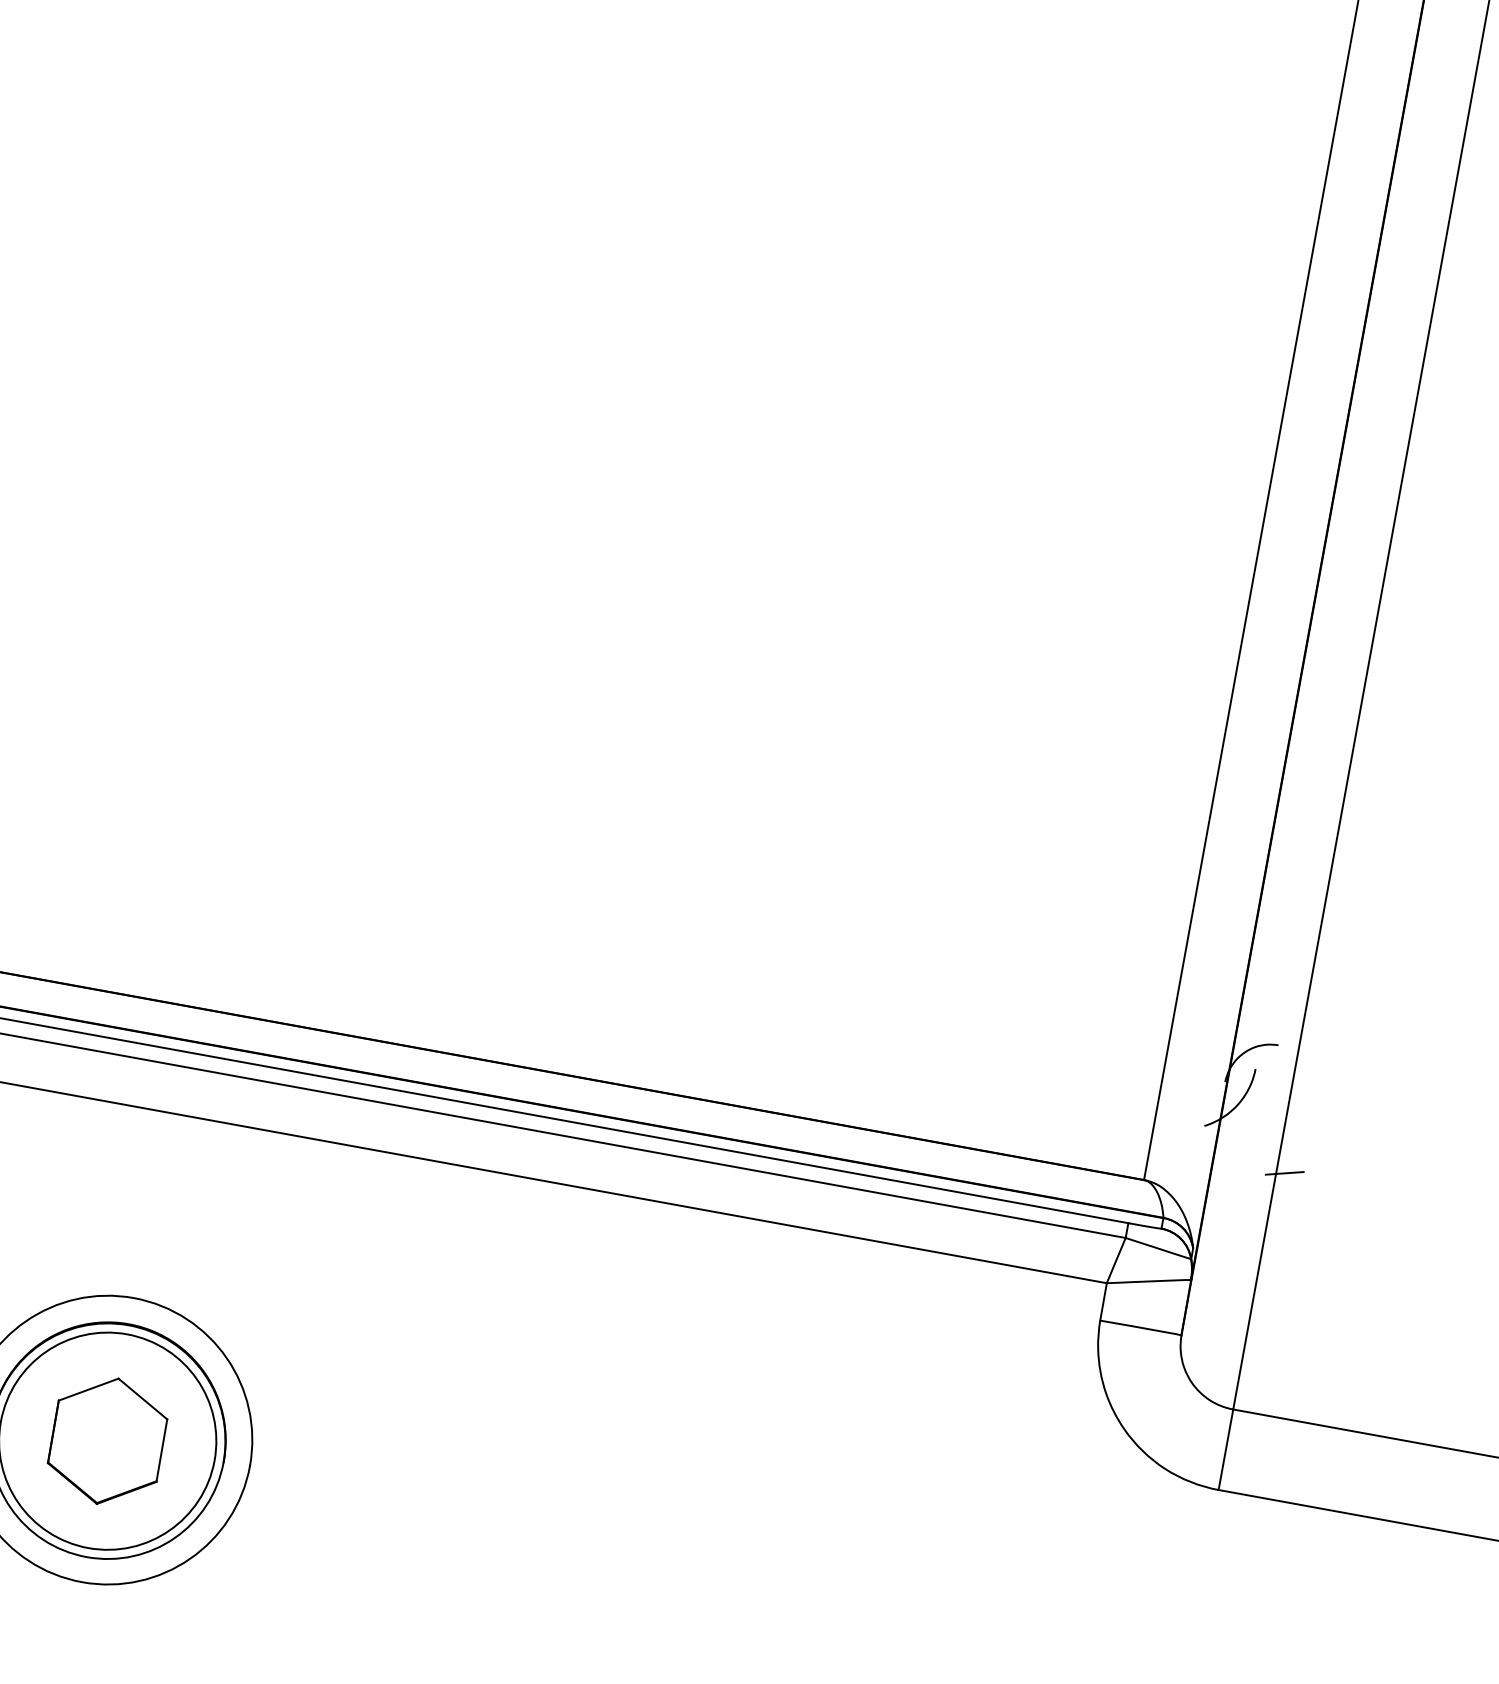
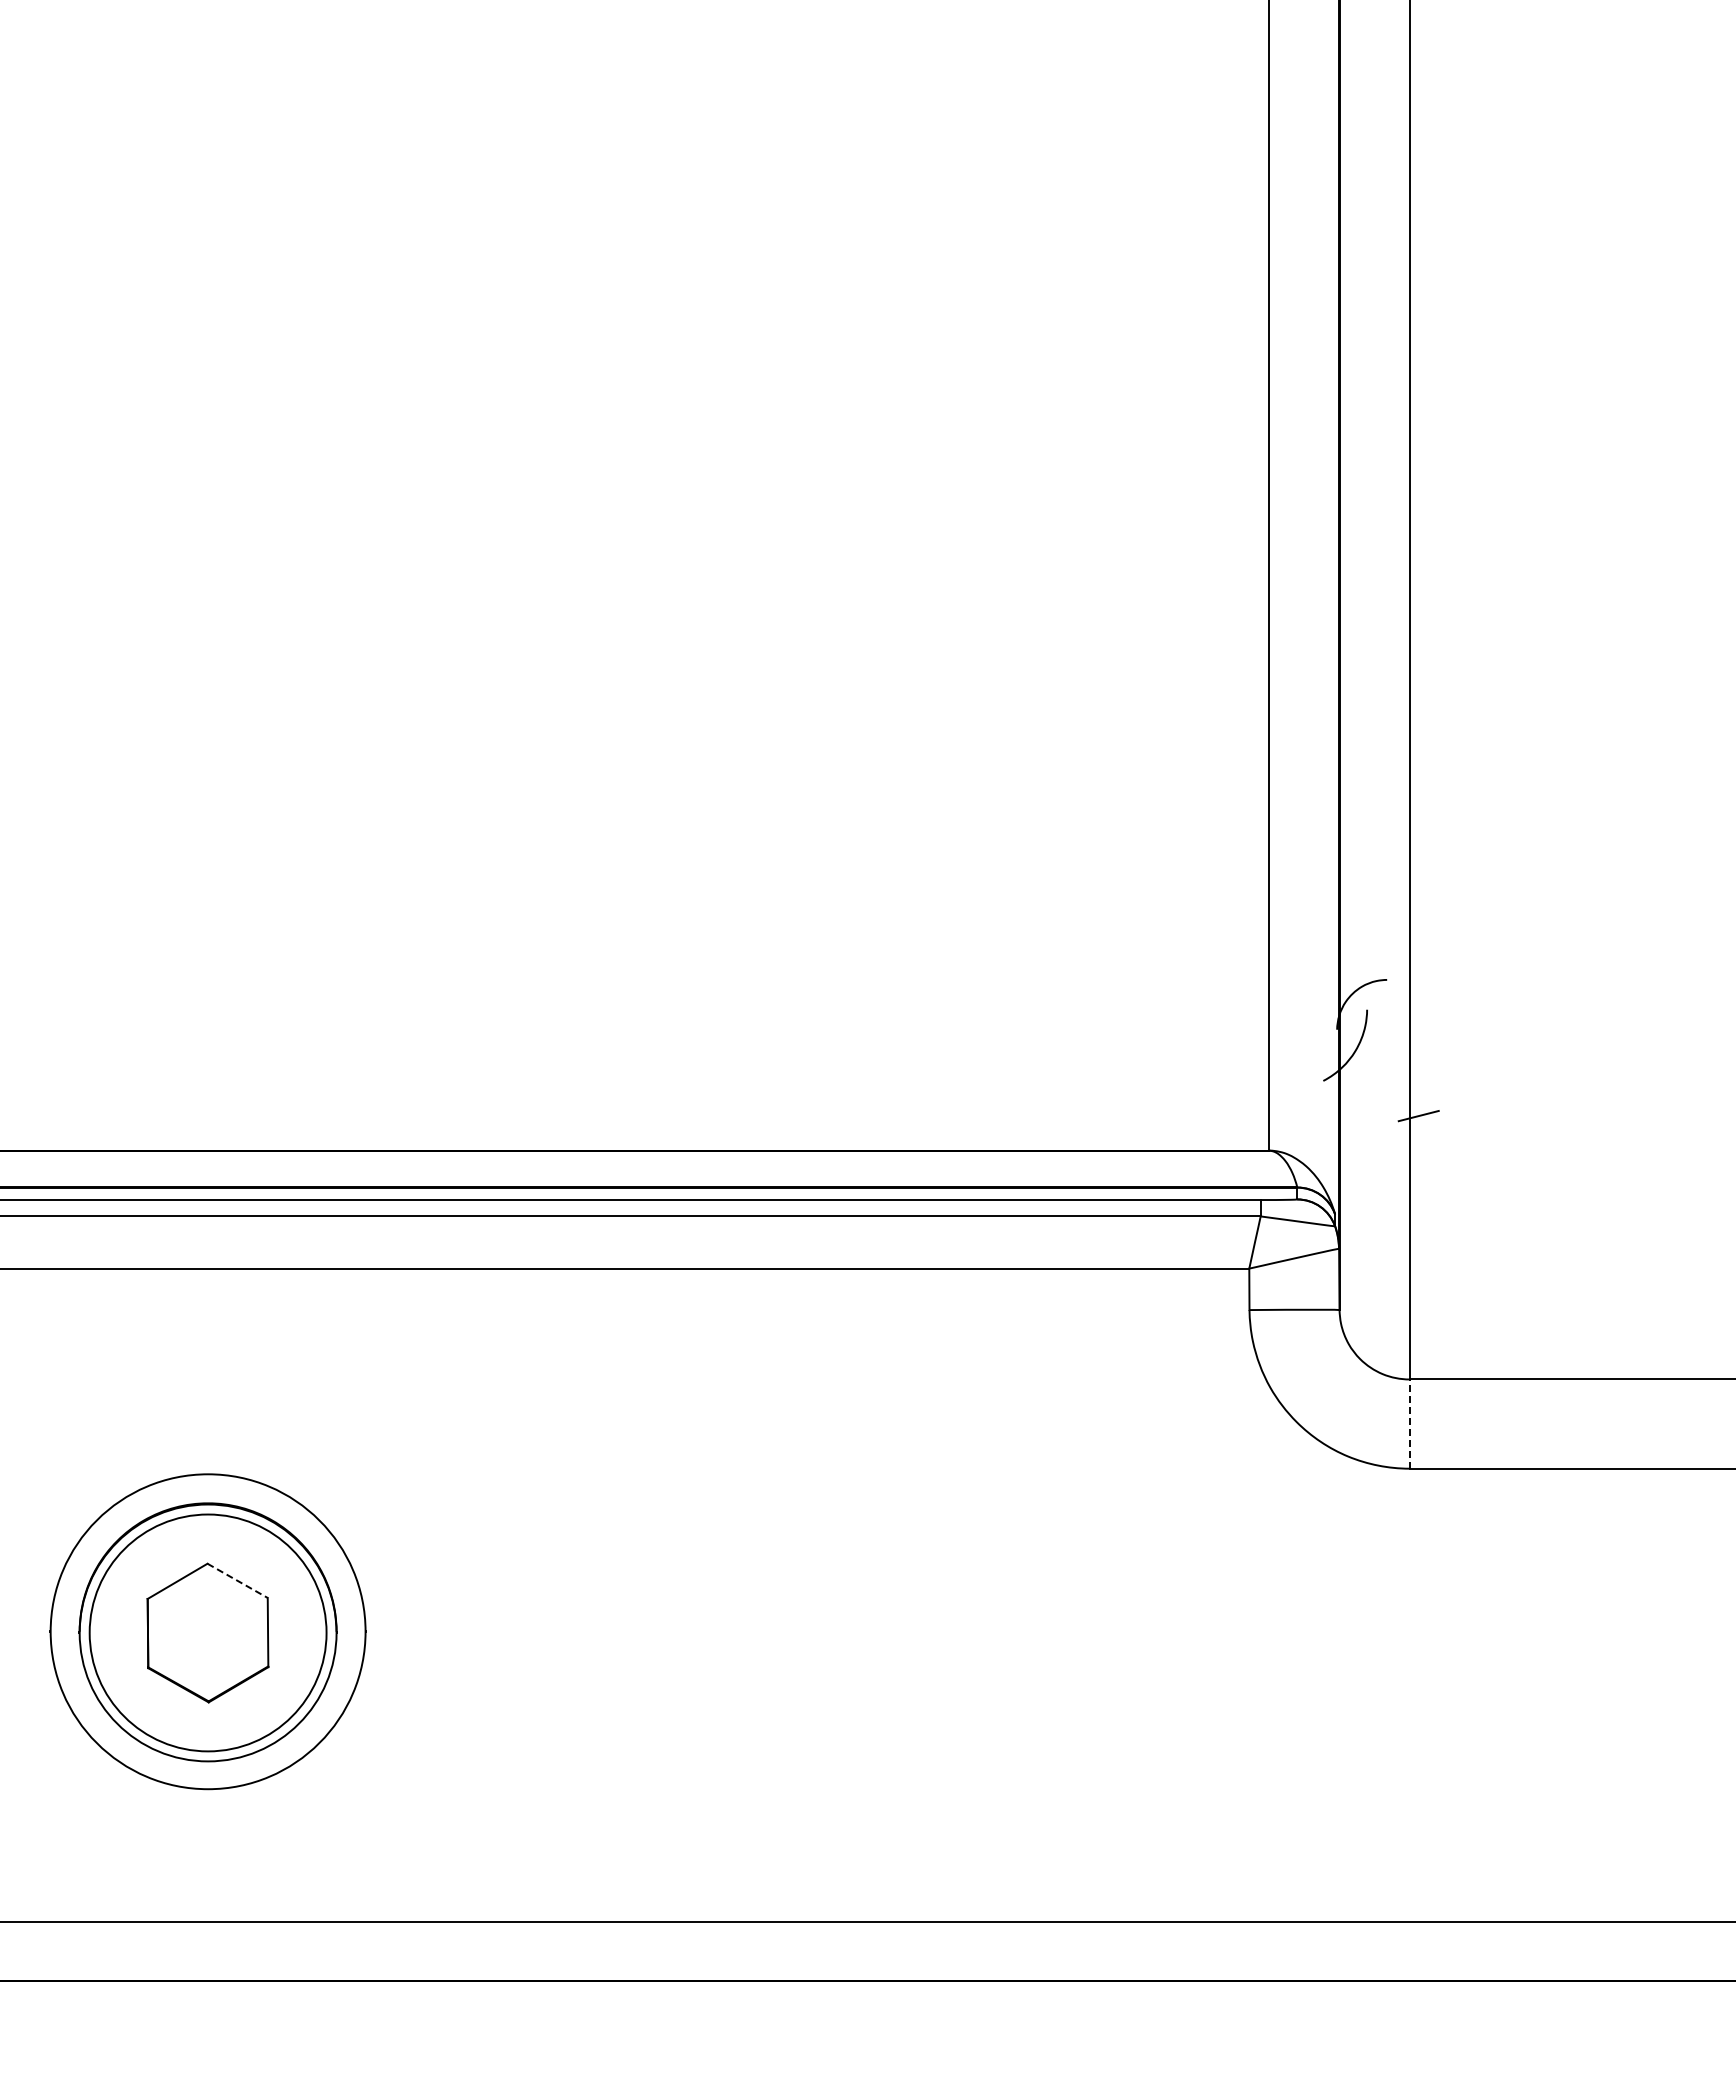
line: (142, 1398) -> (237, 1580), solid -> dashed
line: (1225, 1450) -> (1409, 1424), solid -> dashed

